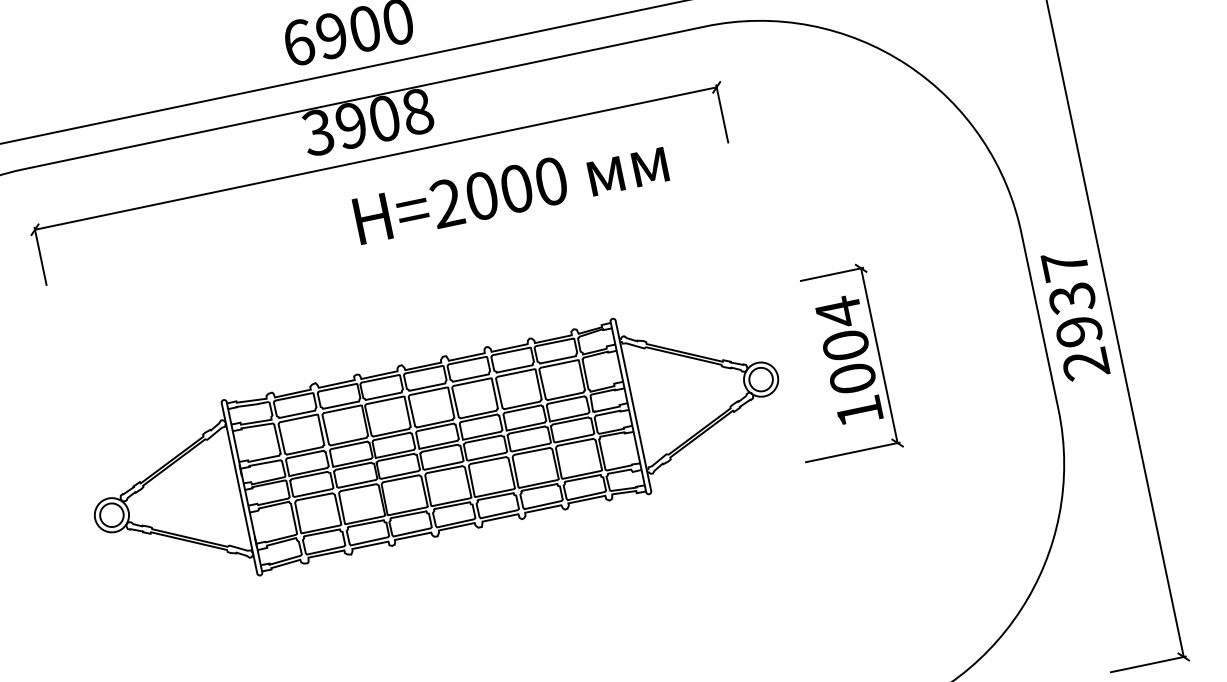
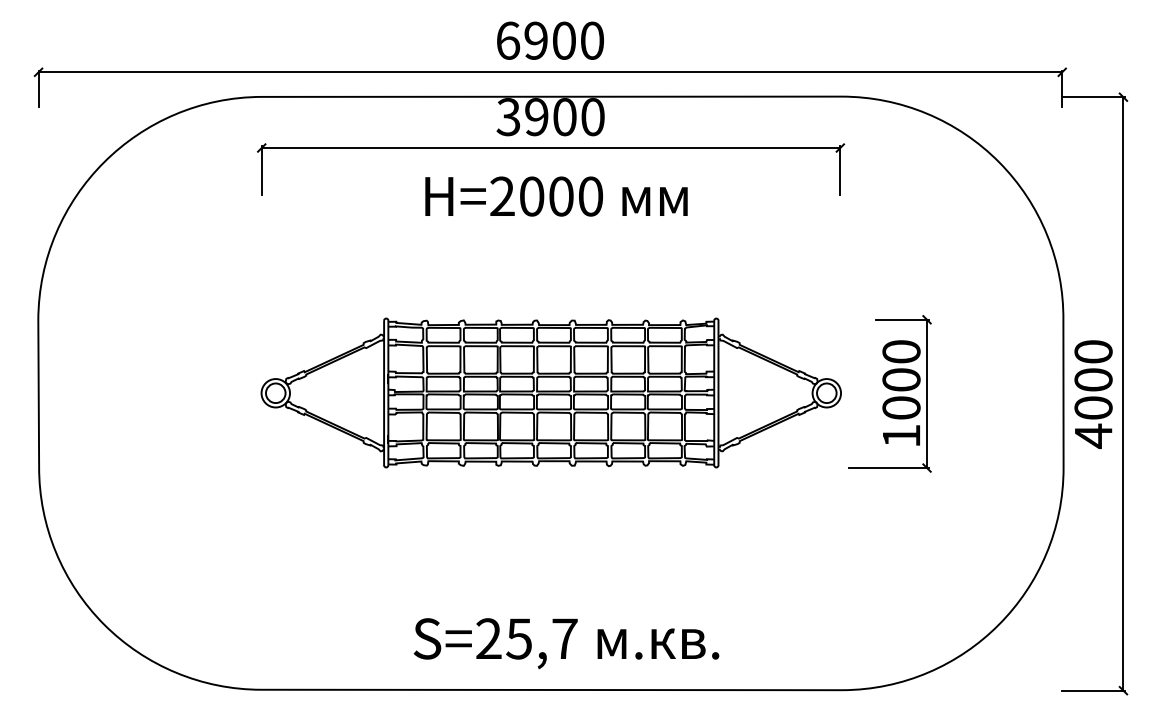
text: (417, 112) -> (592, 117), 3908 -> 3900
text: (510, 189) -> (556, 196), moved
text: (838, 312) -> (901, 351), 1004 -> 1000
text: (1075, 315) -> (1093, 394), 2937 -> 4000

